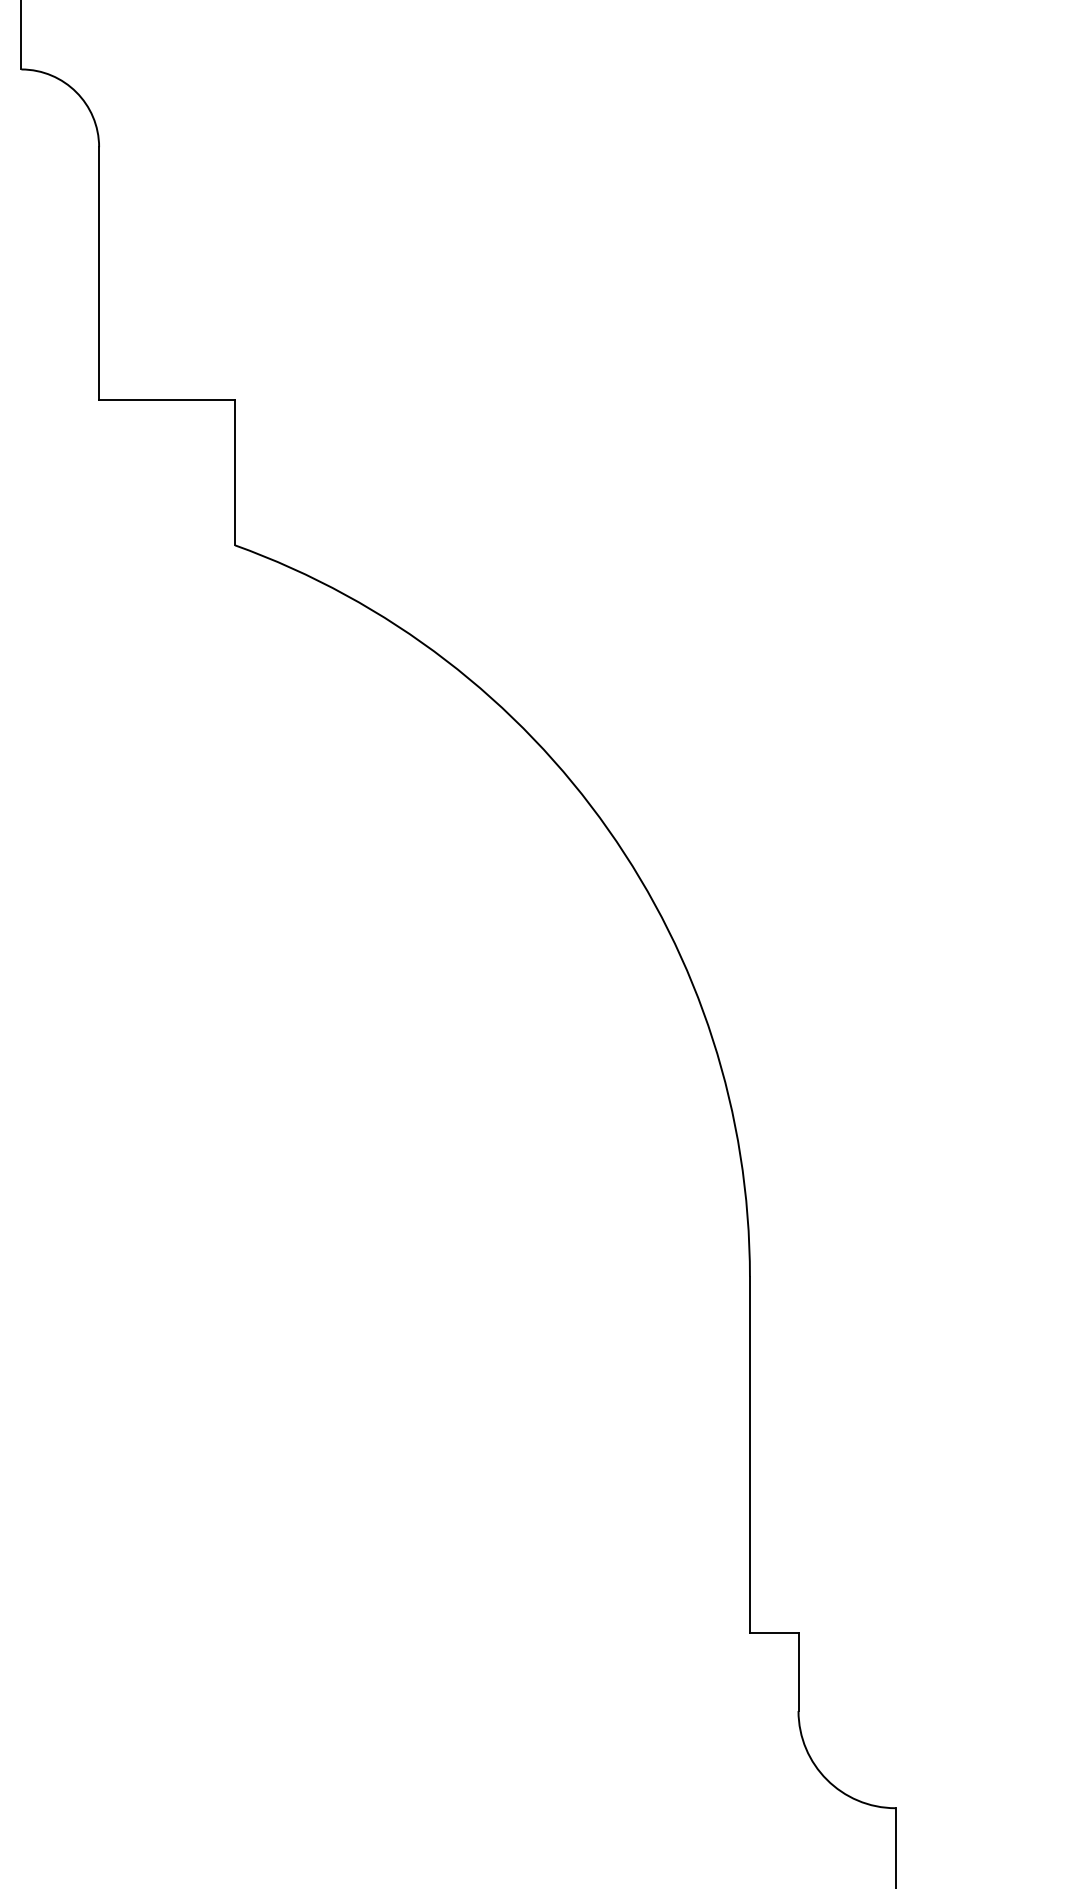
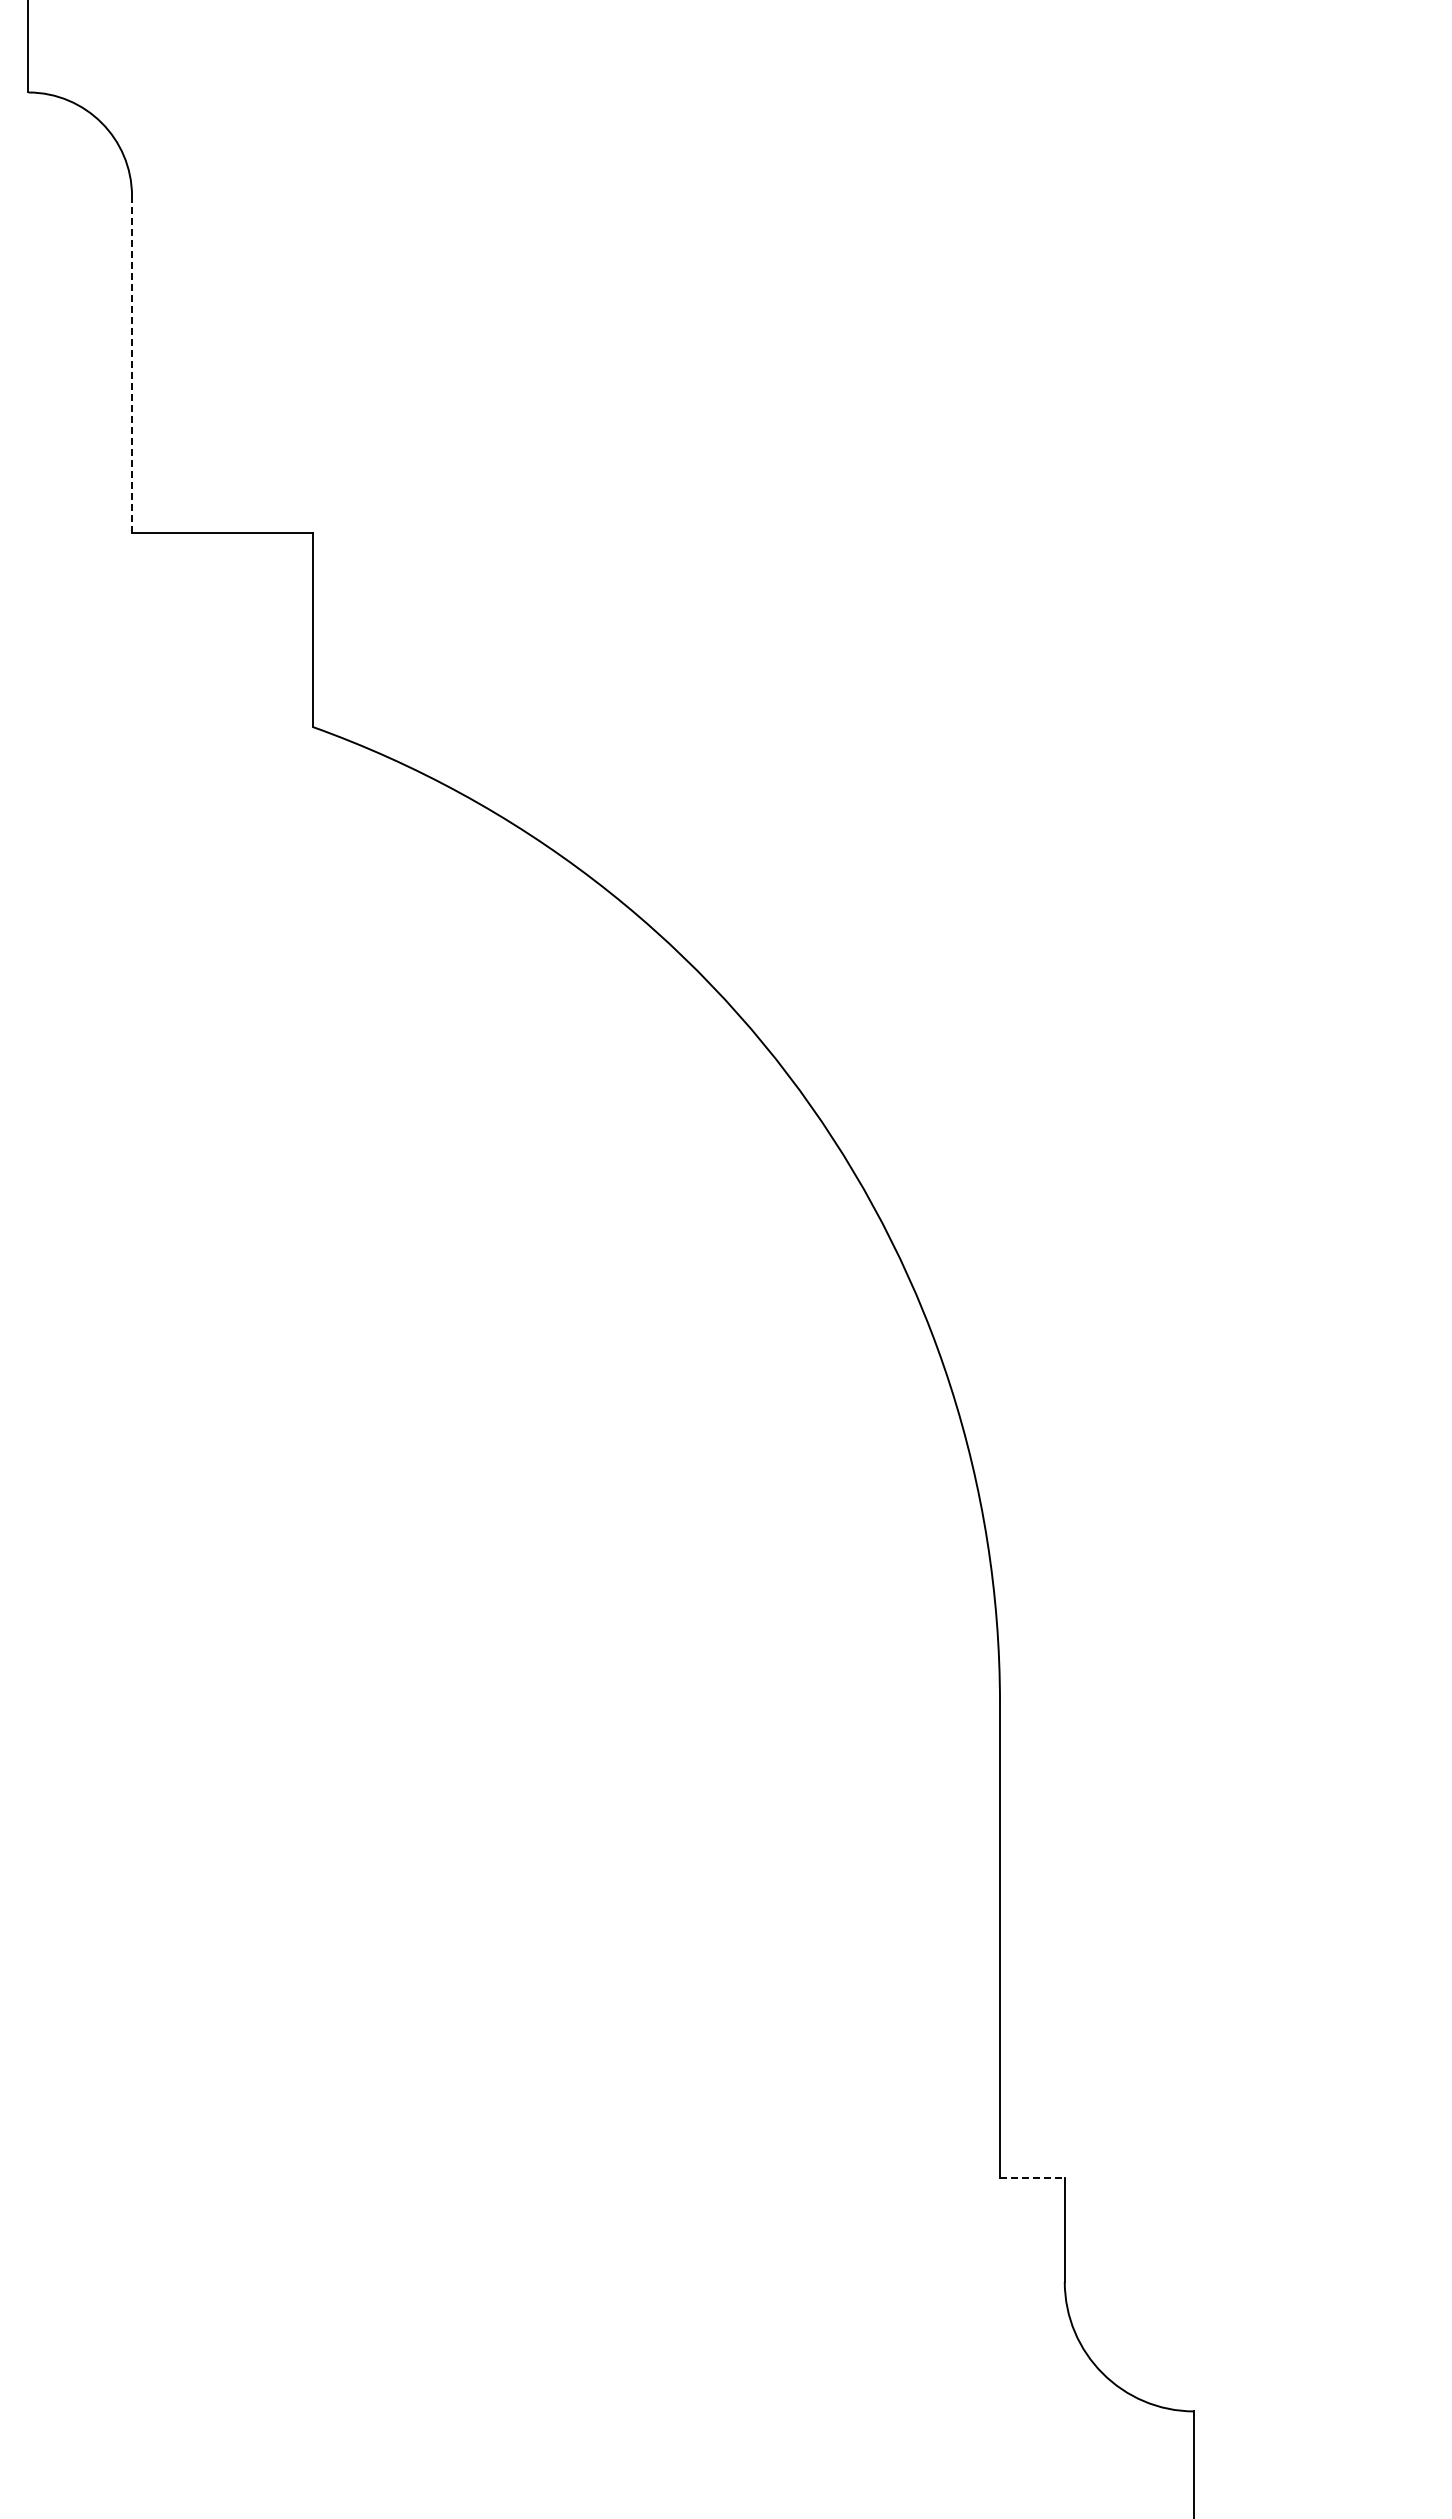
line: (99, 274) -> (132, 365), solid -> dashed
line: (774, 1633) -> (1032, 2178), solid -> dashed

